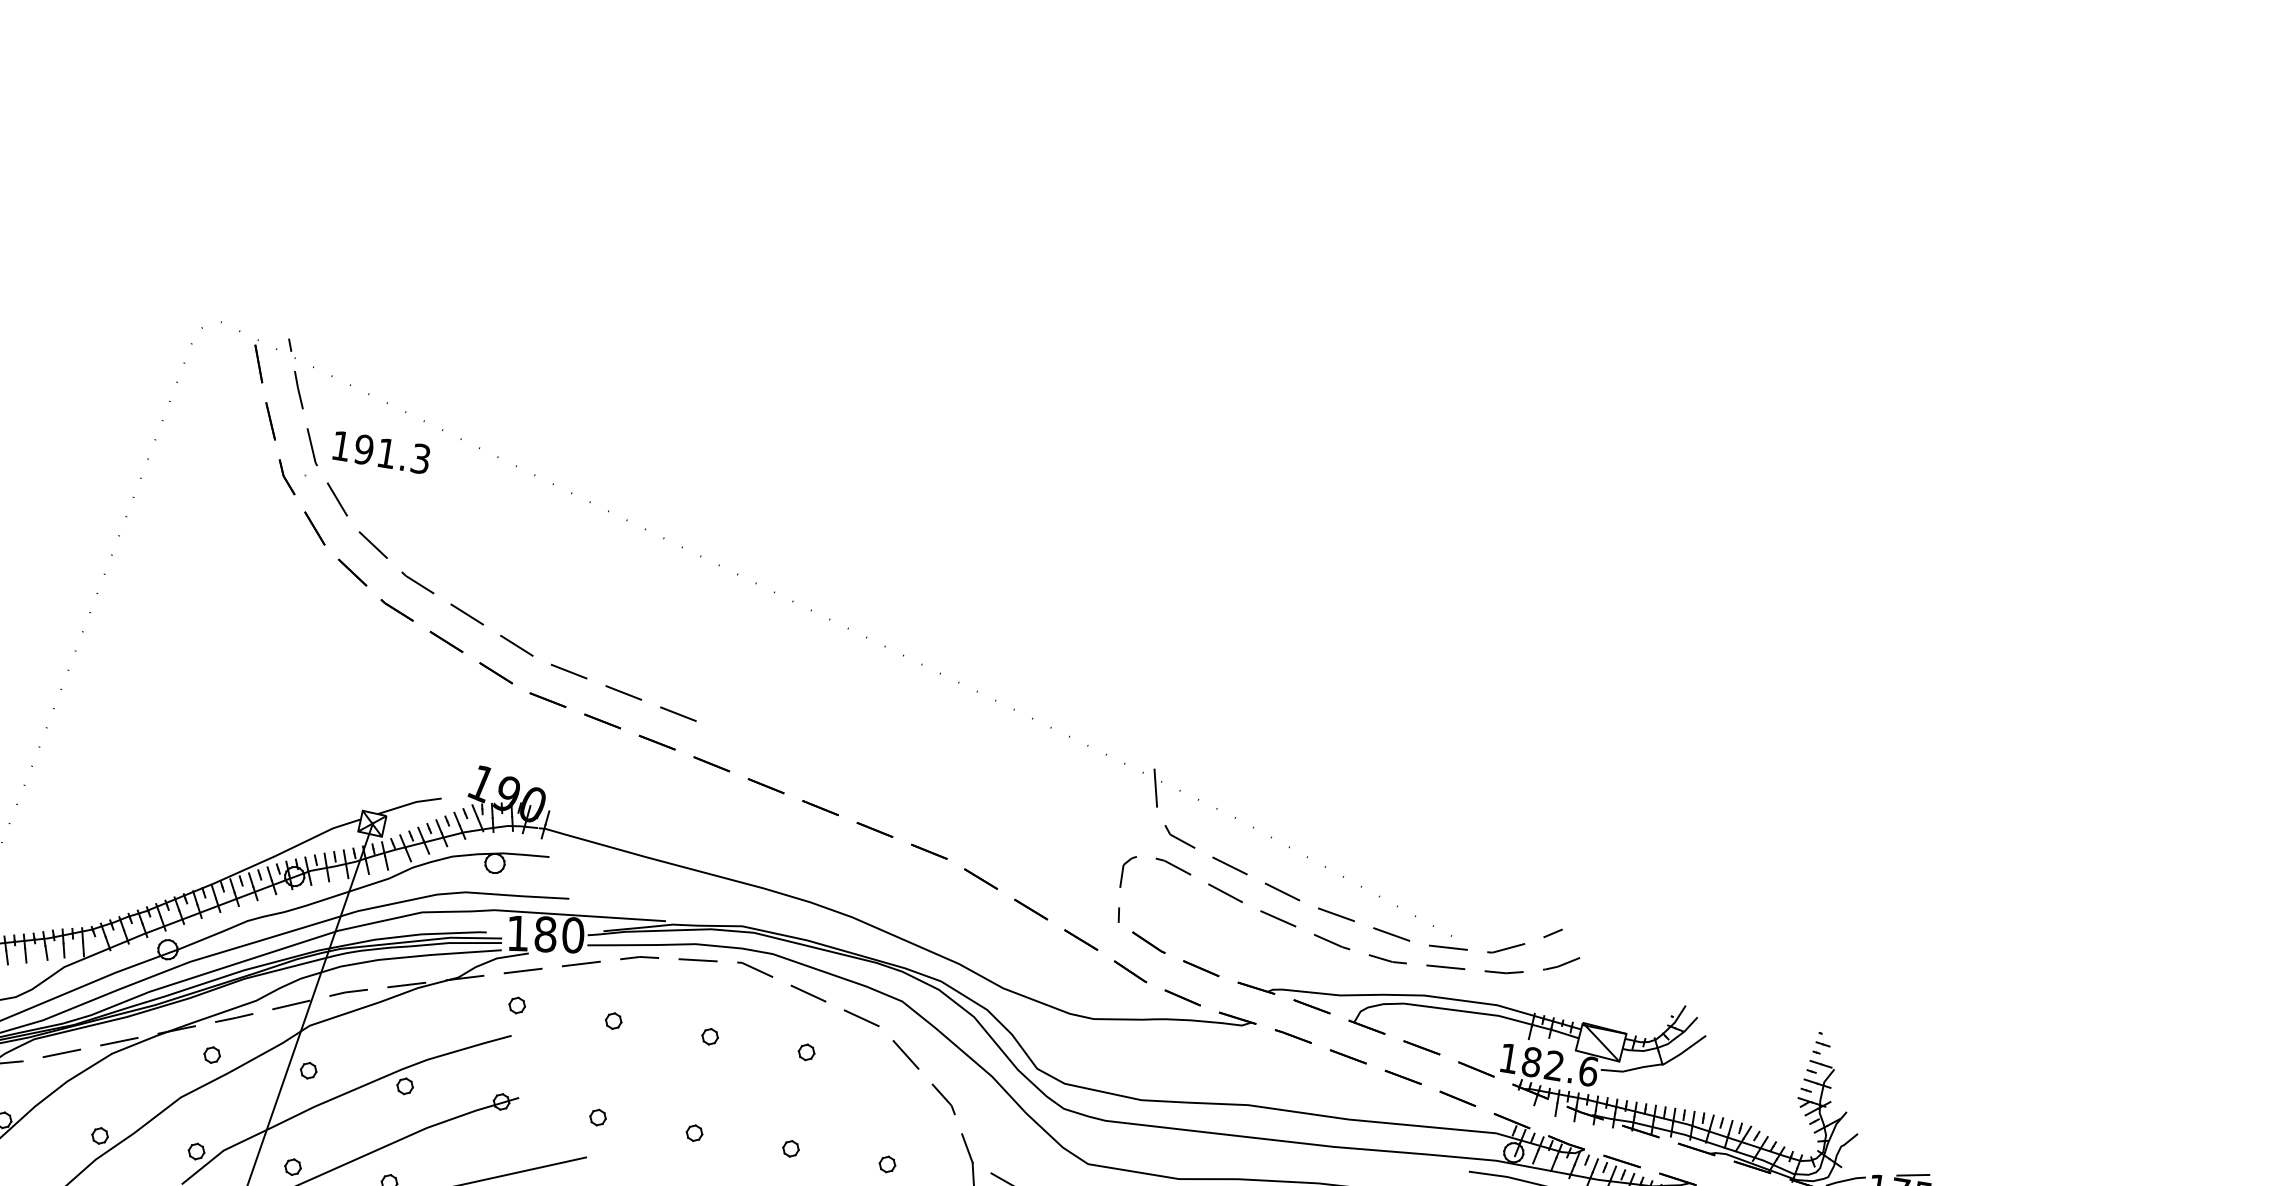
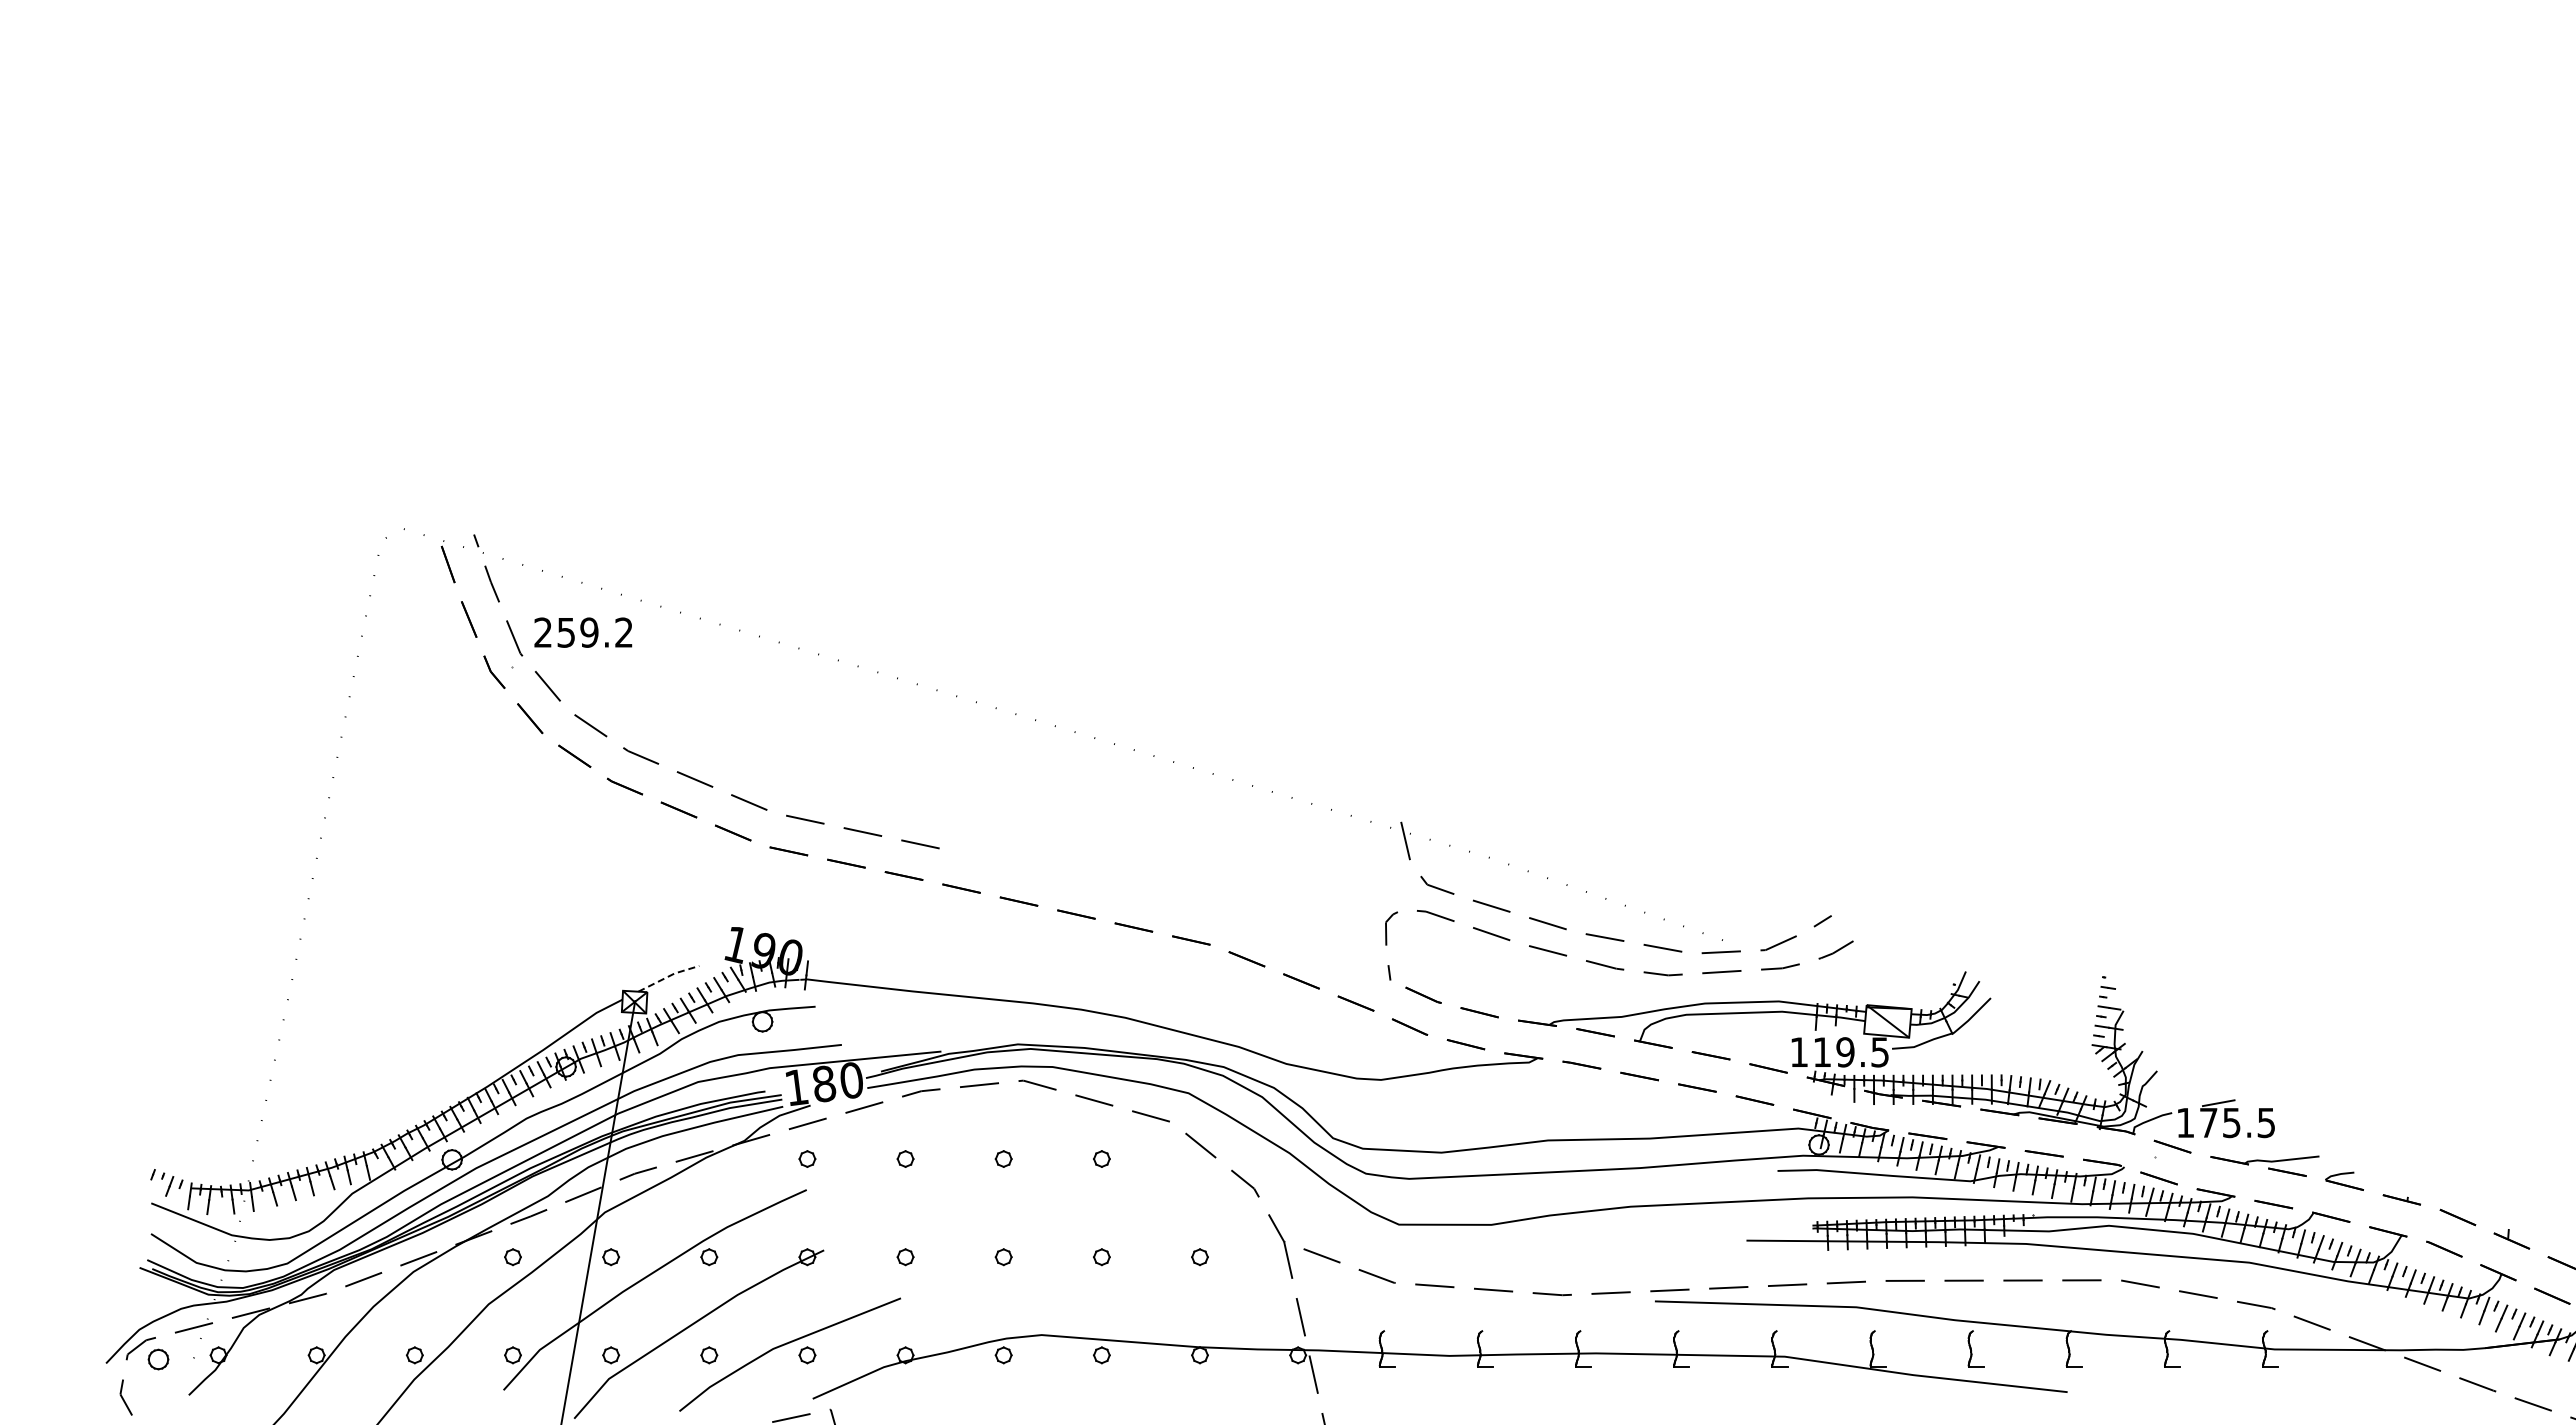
text: (380, 452) -> (583, 632), 191.3 -> 259.2
line: (409, 803) -> (668, 976), solid -> dashed
text: (1560, 1066) -> (1851, 1052), 182.6 -> 119.5

